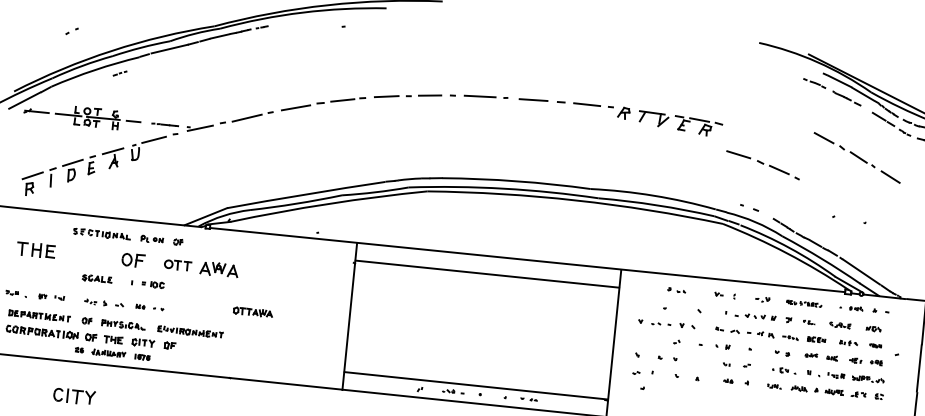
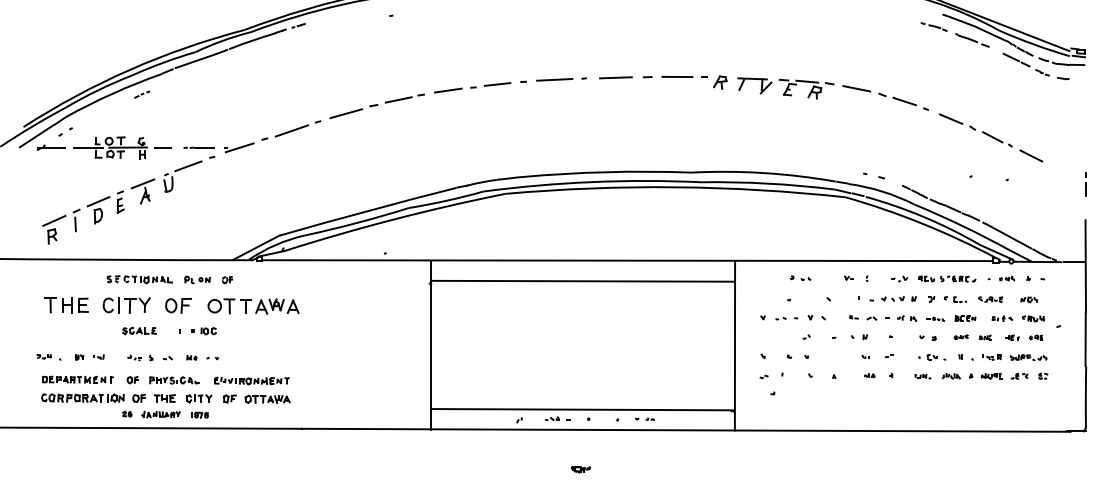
part: (71, 30) -> (65, 131), moved
part: (857, 157) -> (991, 137), moved
part: (762, 164) -> (885, 97), moved
part: (177, 265) -> (229, 306), size x1.43
part: (804, 303) -> (947, 278), size x1.43
part: (252, 311) -> (267, 398), moved
part: (808, 322) -> (954, 299), size x1.67
part: (875, 345) -> (1033, 318), size x1.67
part: (74, 396) -> (126, 305), moved

